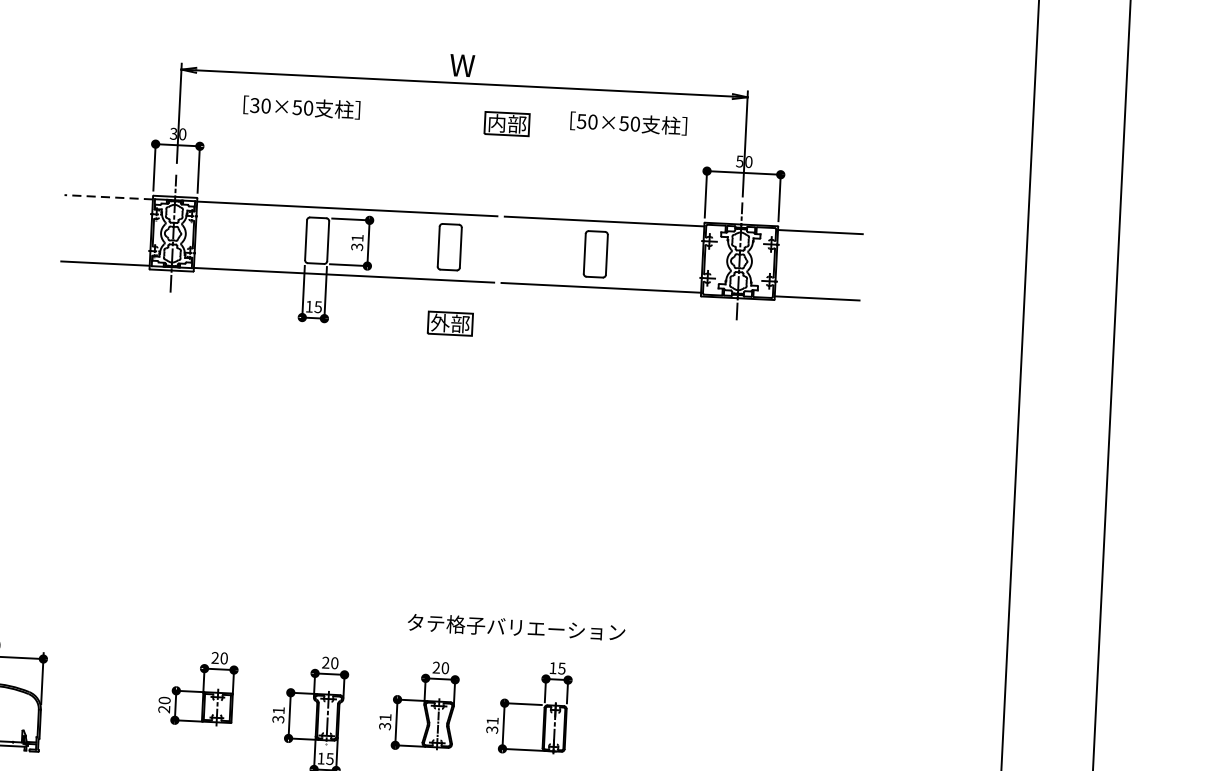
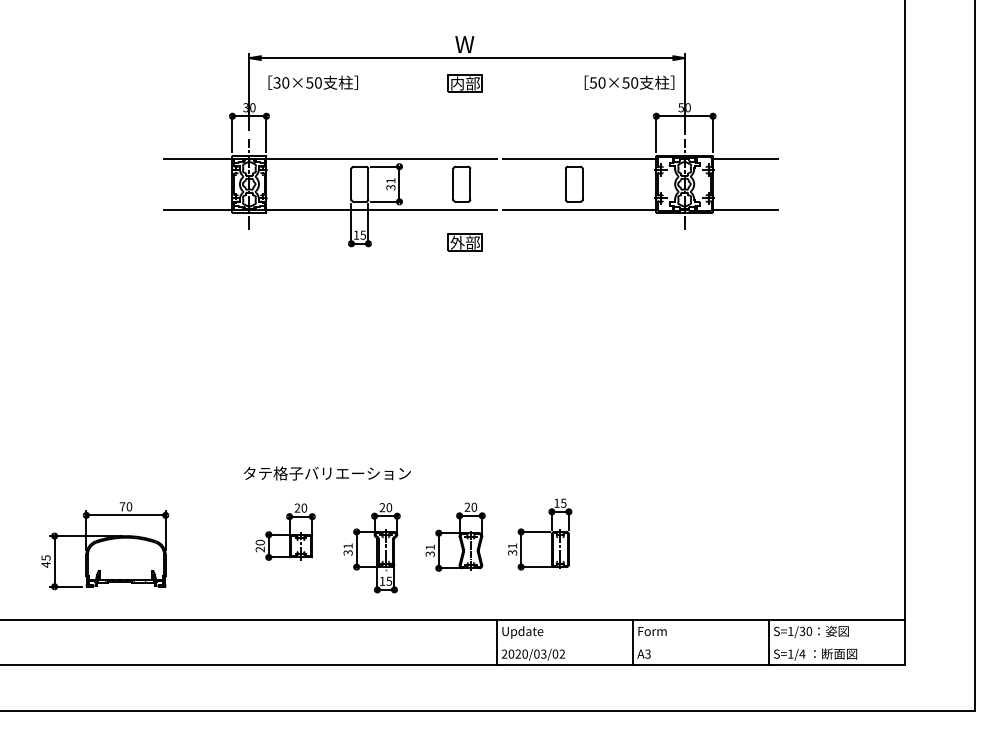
text: (300, 107) -> (312, 82), moved
part: (506, 123) -> (464, 83), moved
text: (628, 123) -> (629, 82), moved
line: (108, 196) -> (198, 158), dashed -> solid
text: (515, 627) -> (326, 473), moved

